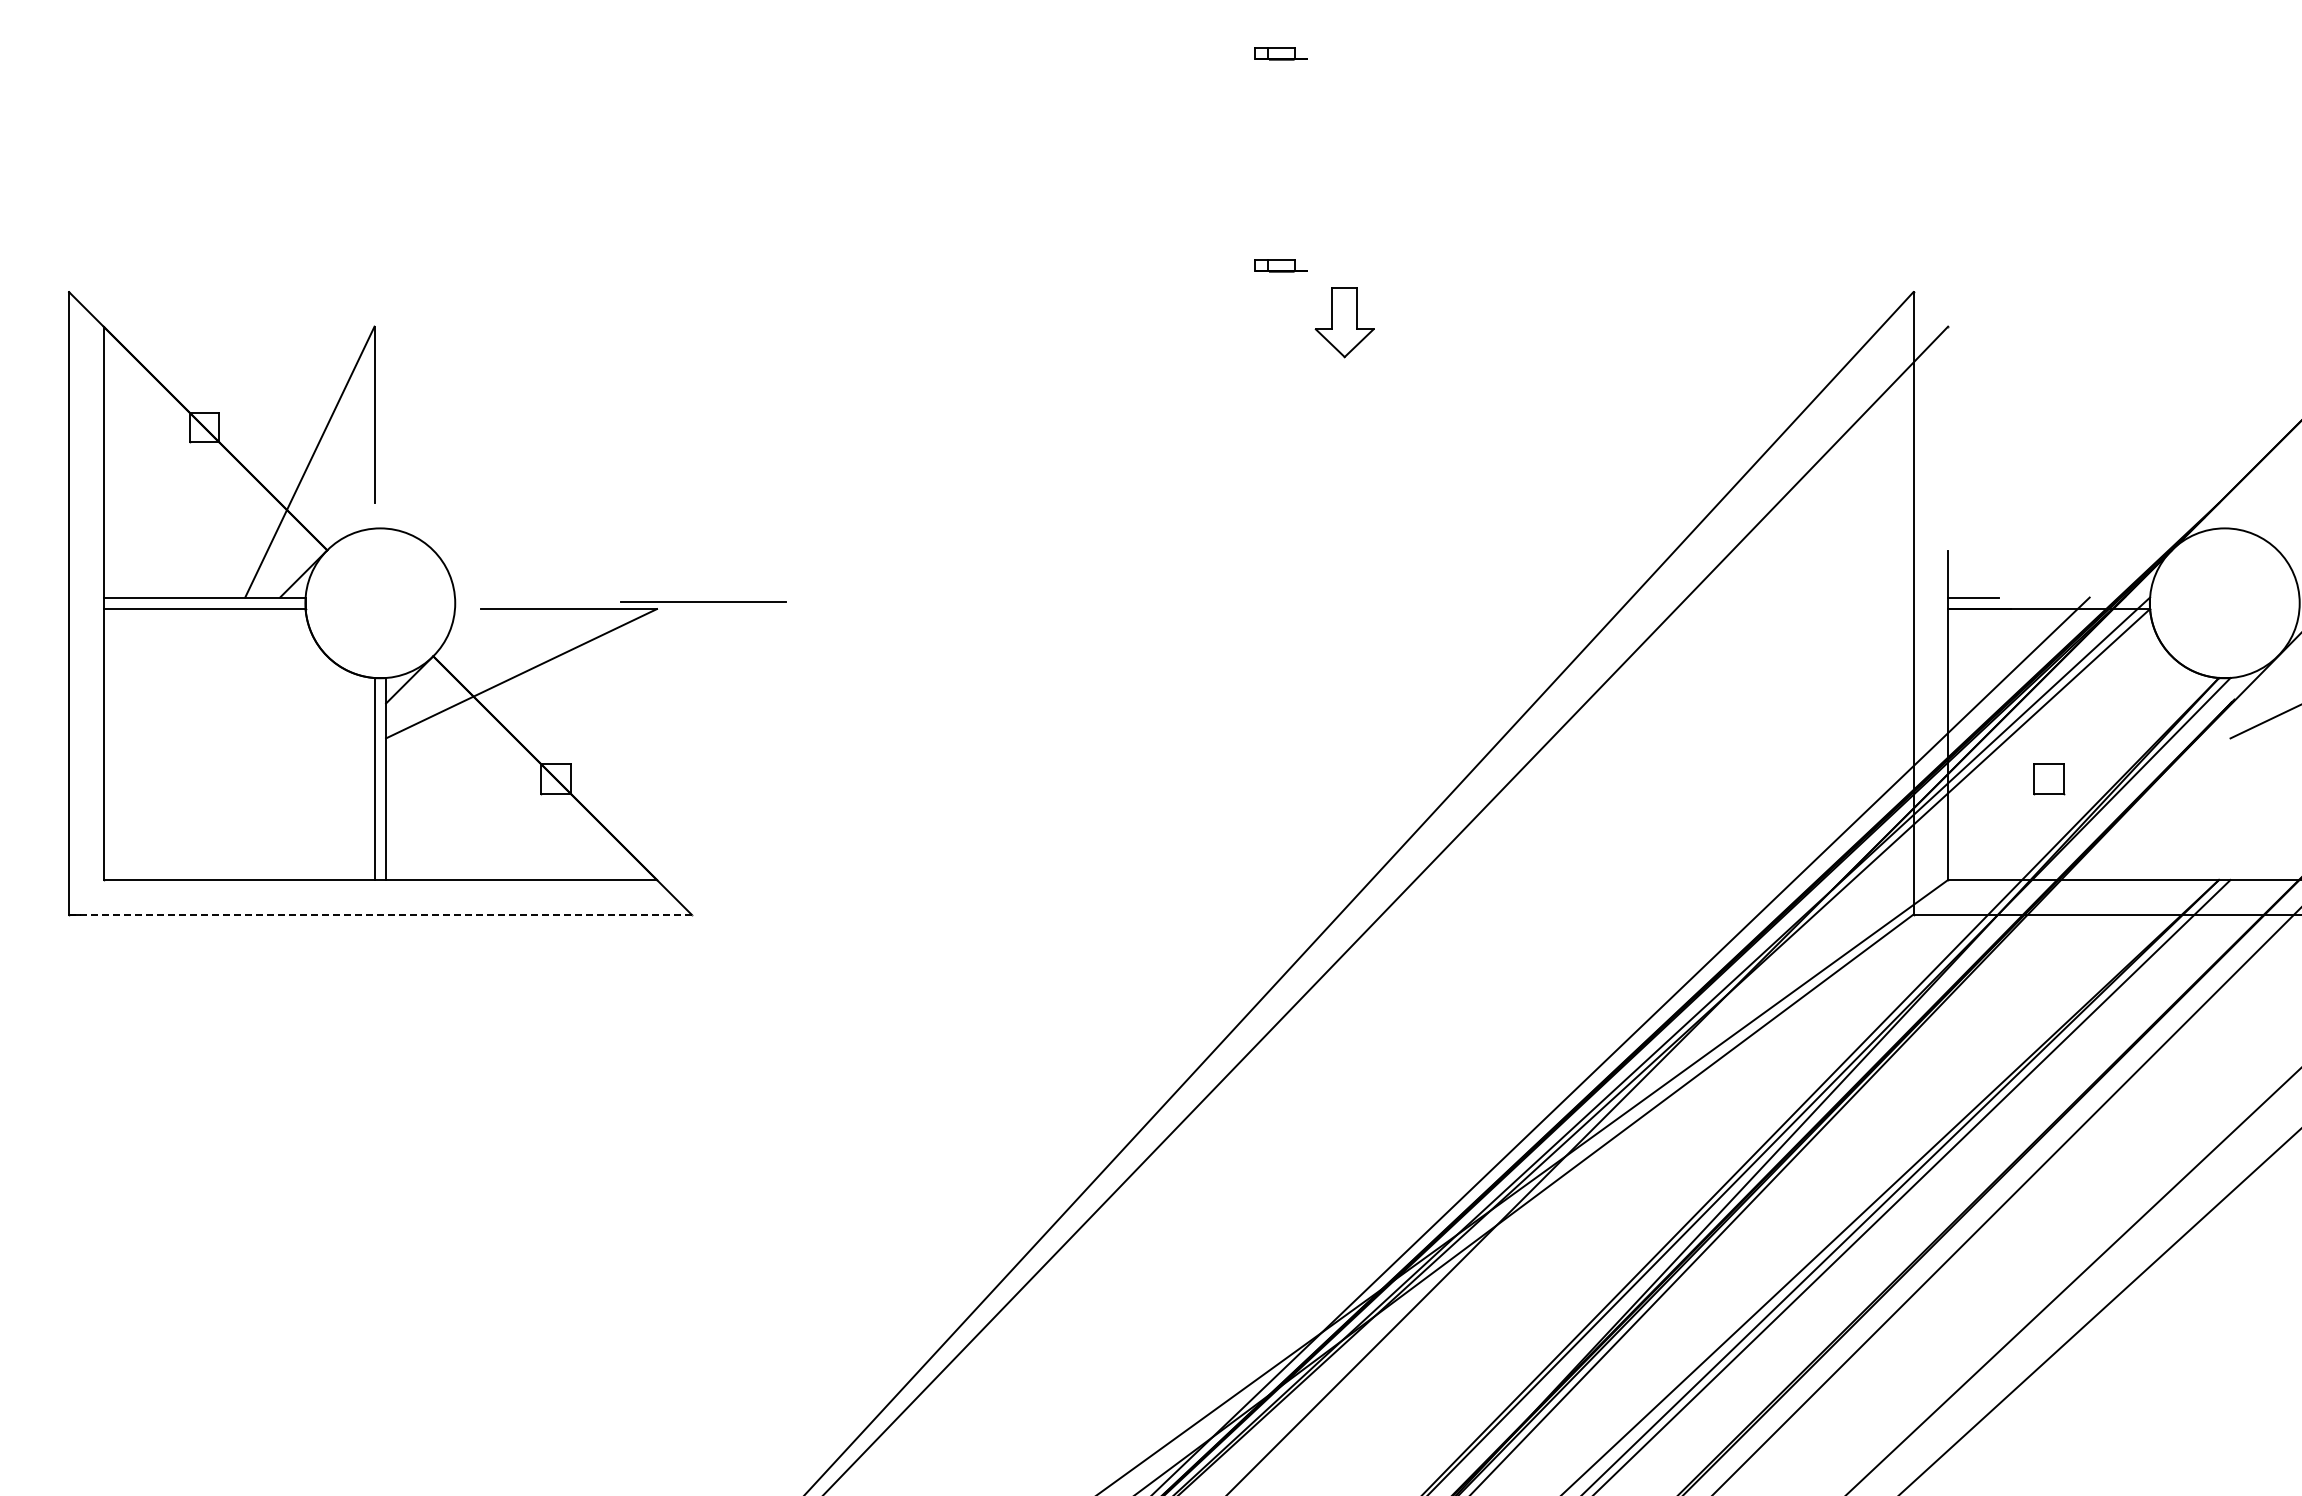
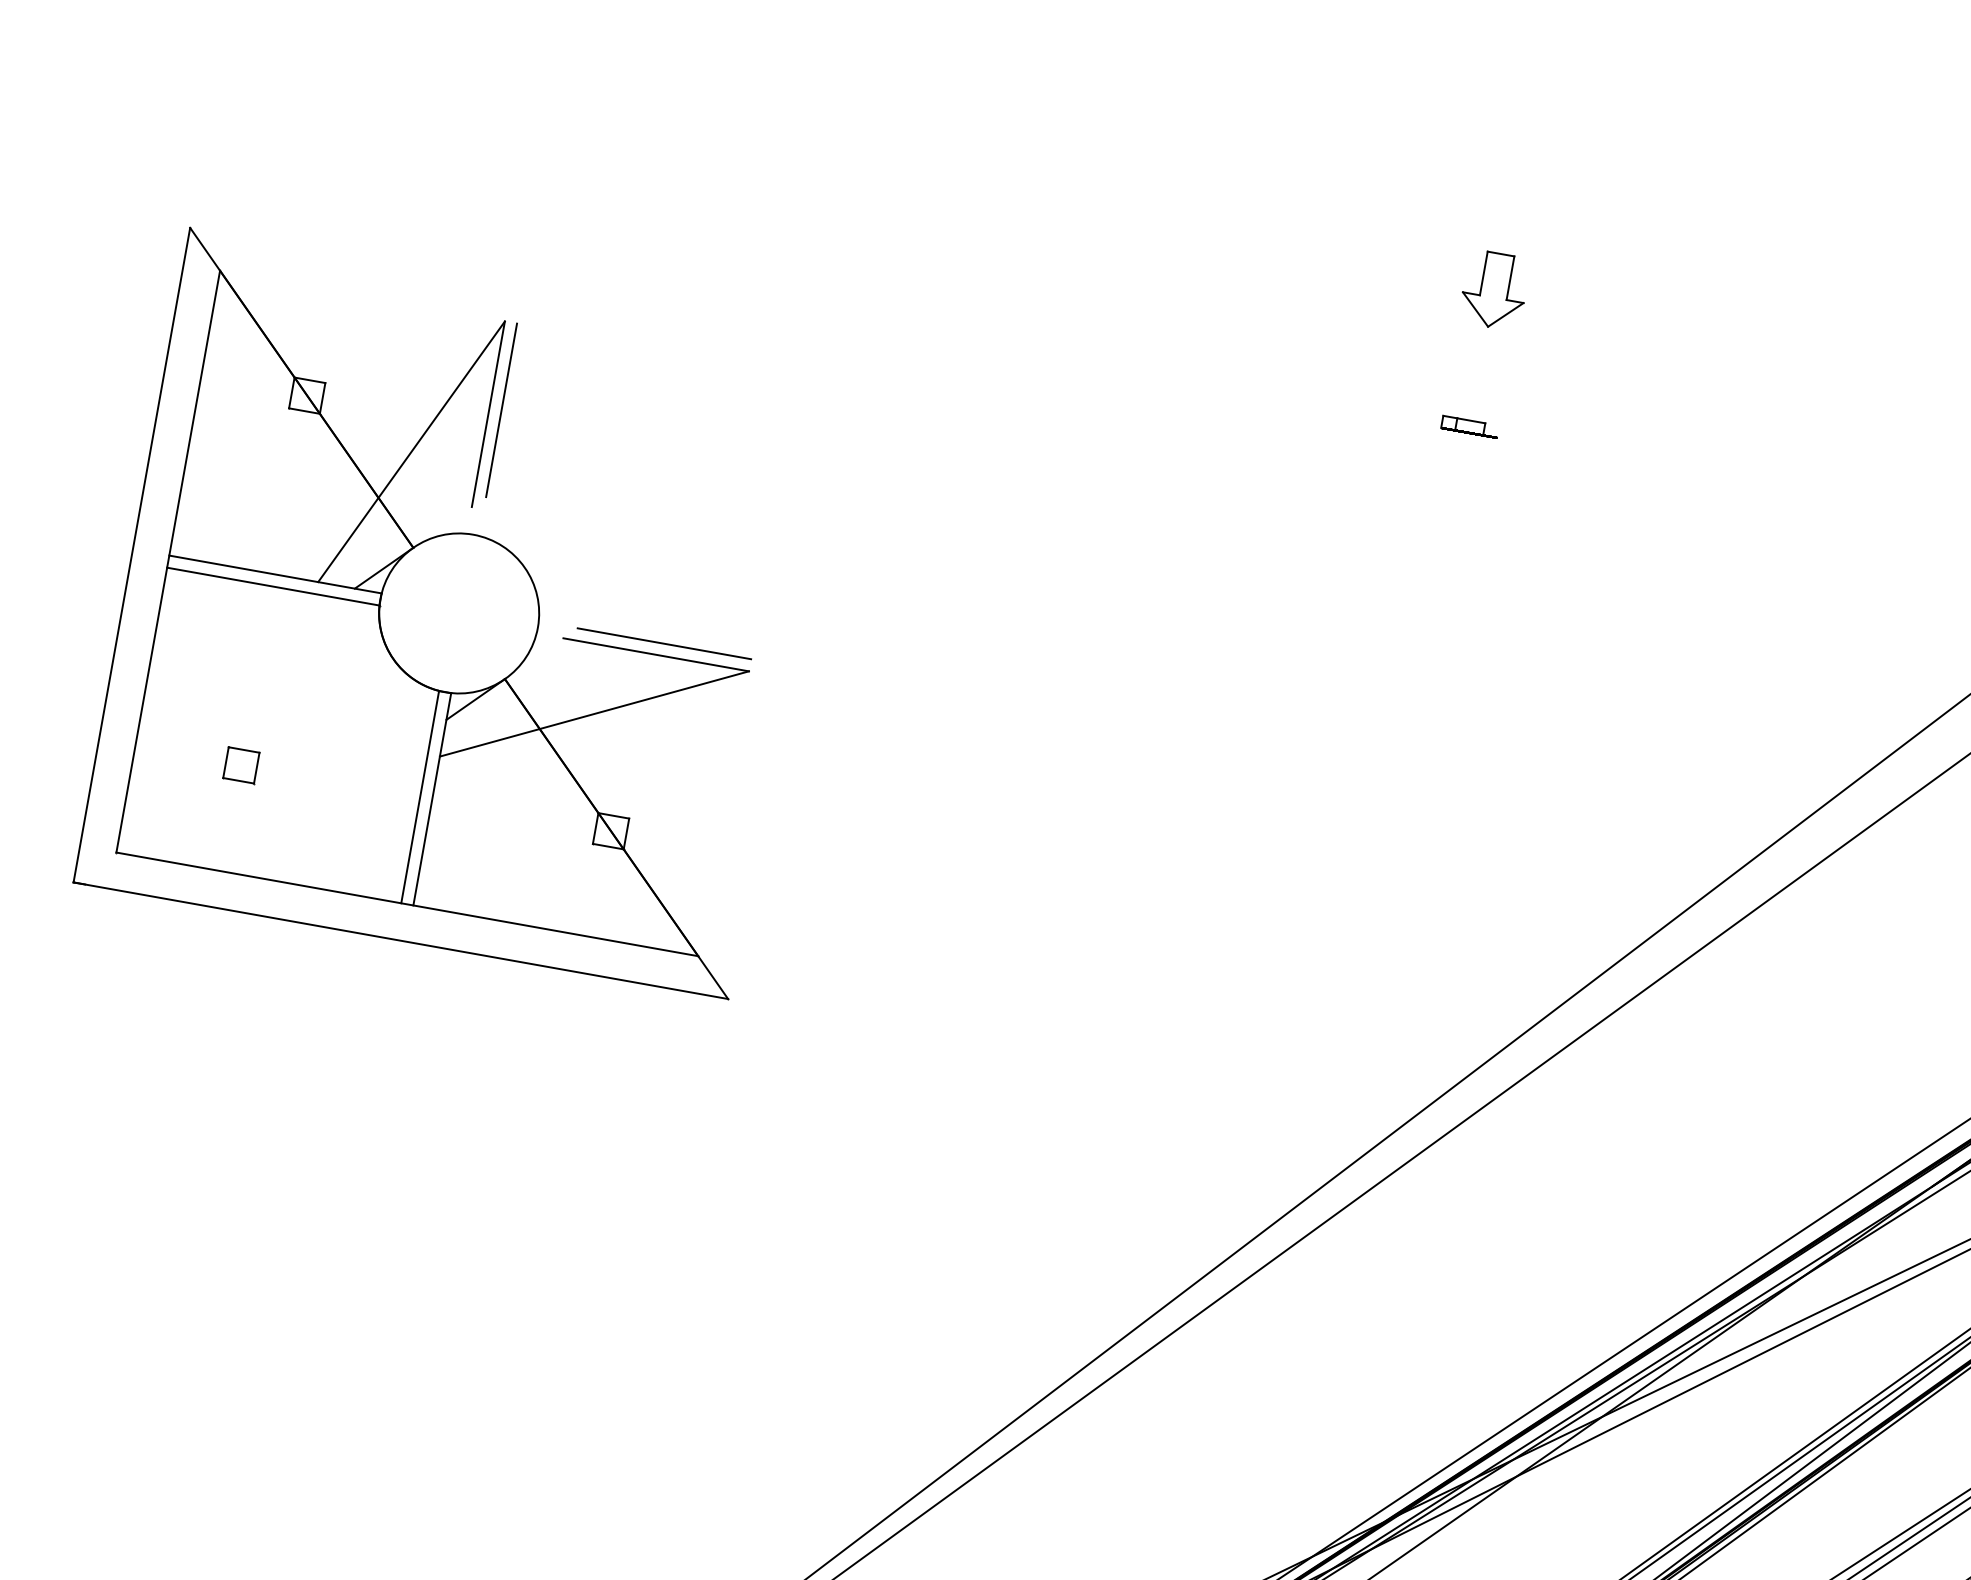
part: (1280, 53) -> (1508, 203), removed
part: (1344, 322) -> (1494, 290), moved
line: (386, 408) -> (502, 409), added
line: (703, 601) -> (664, 643), moved
part: (204, 779) -> (241, 765), added
line: (380, 914) -> (401, 940), dashed -> solid

